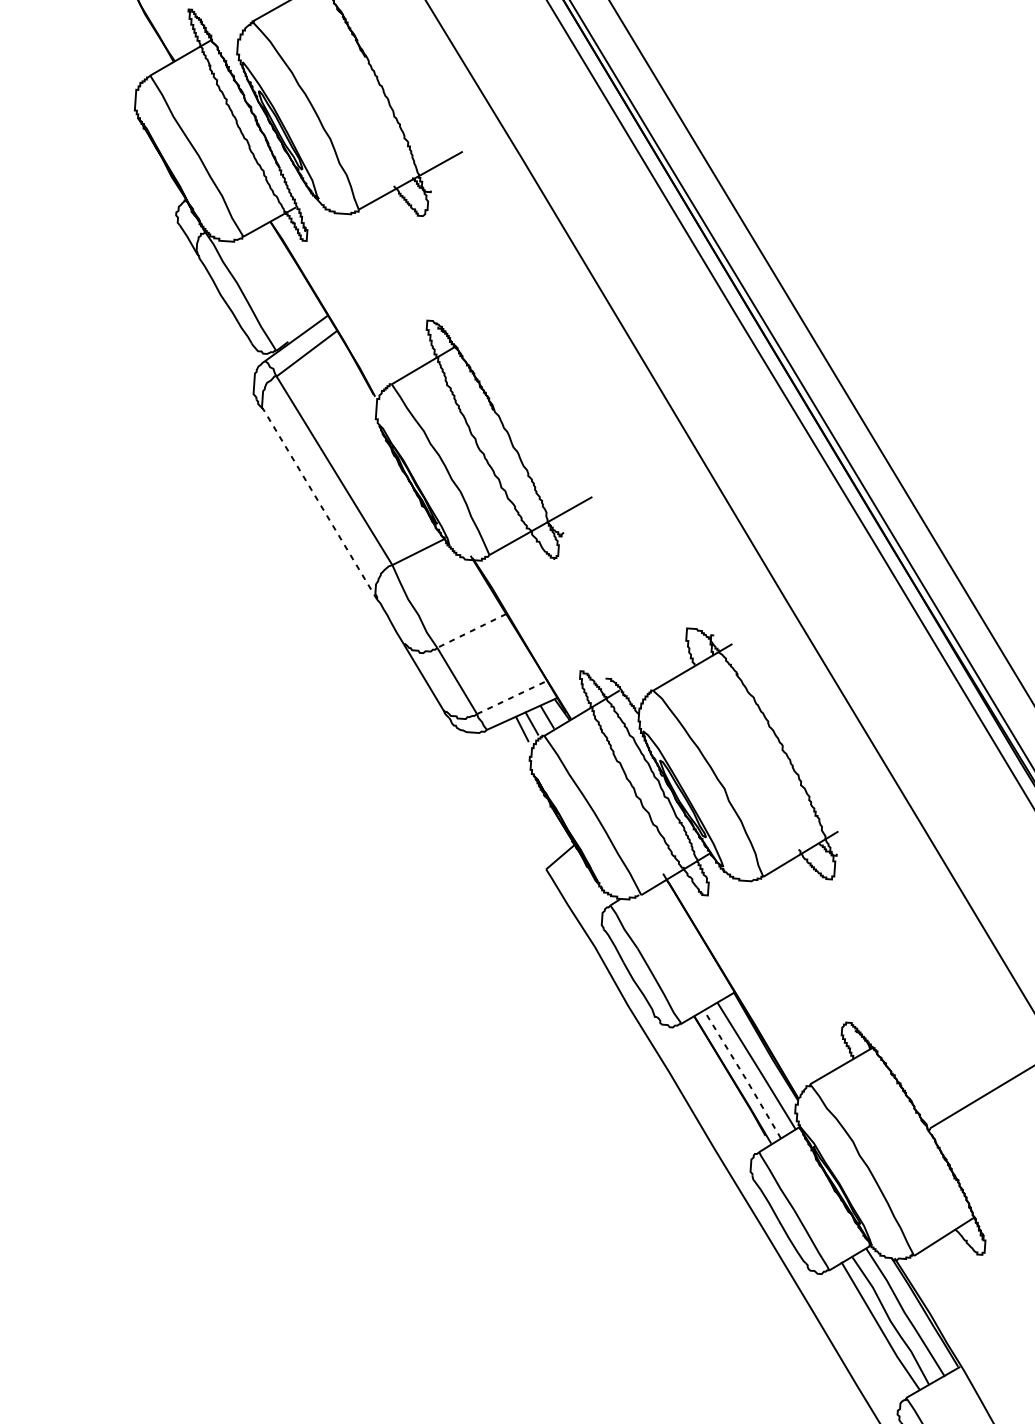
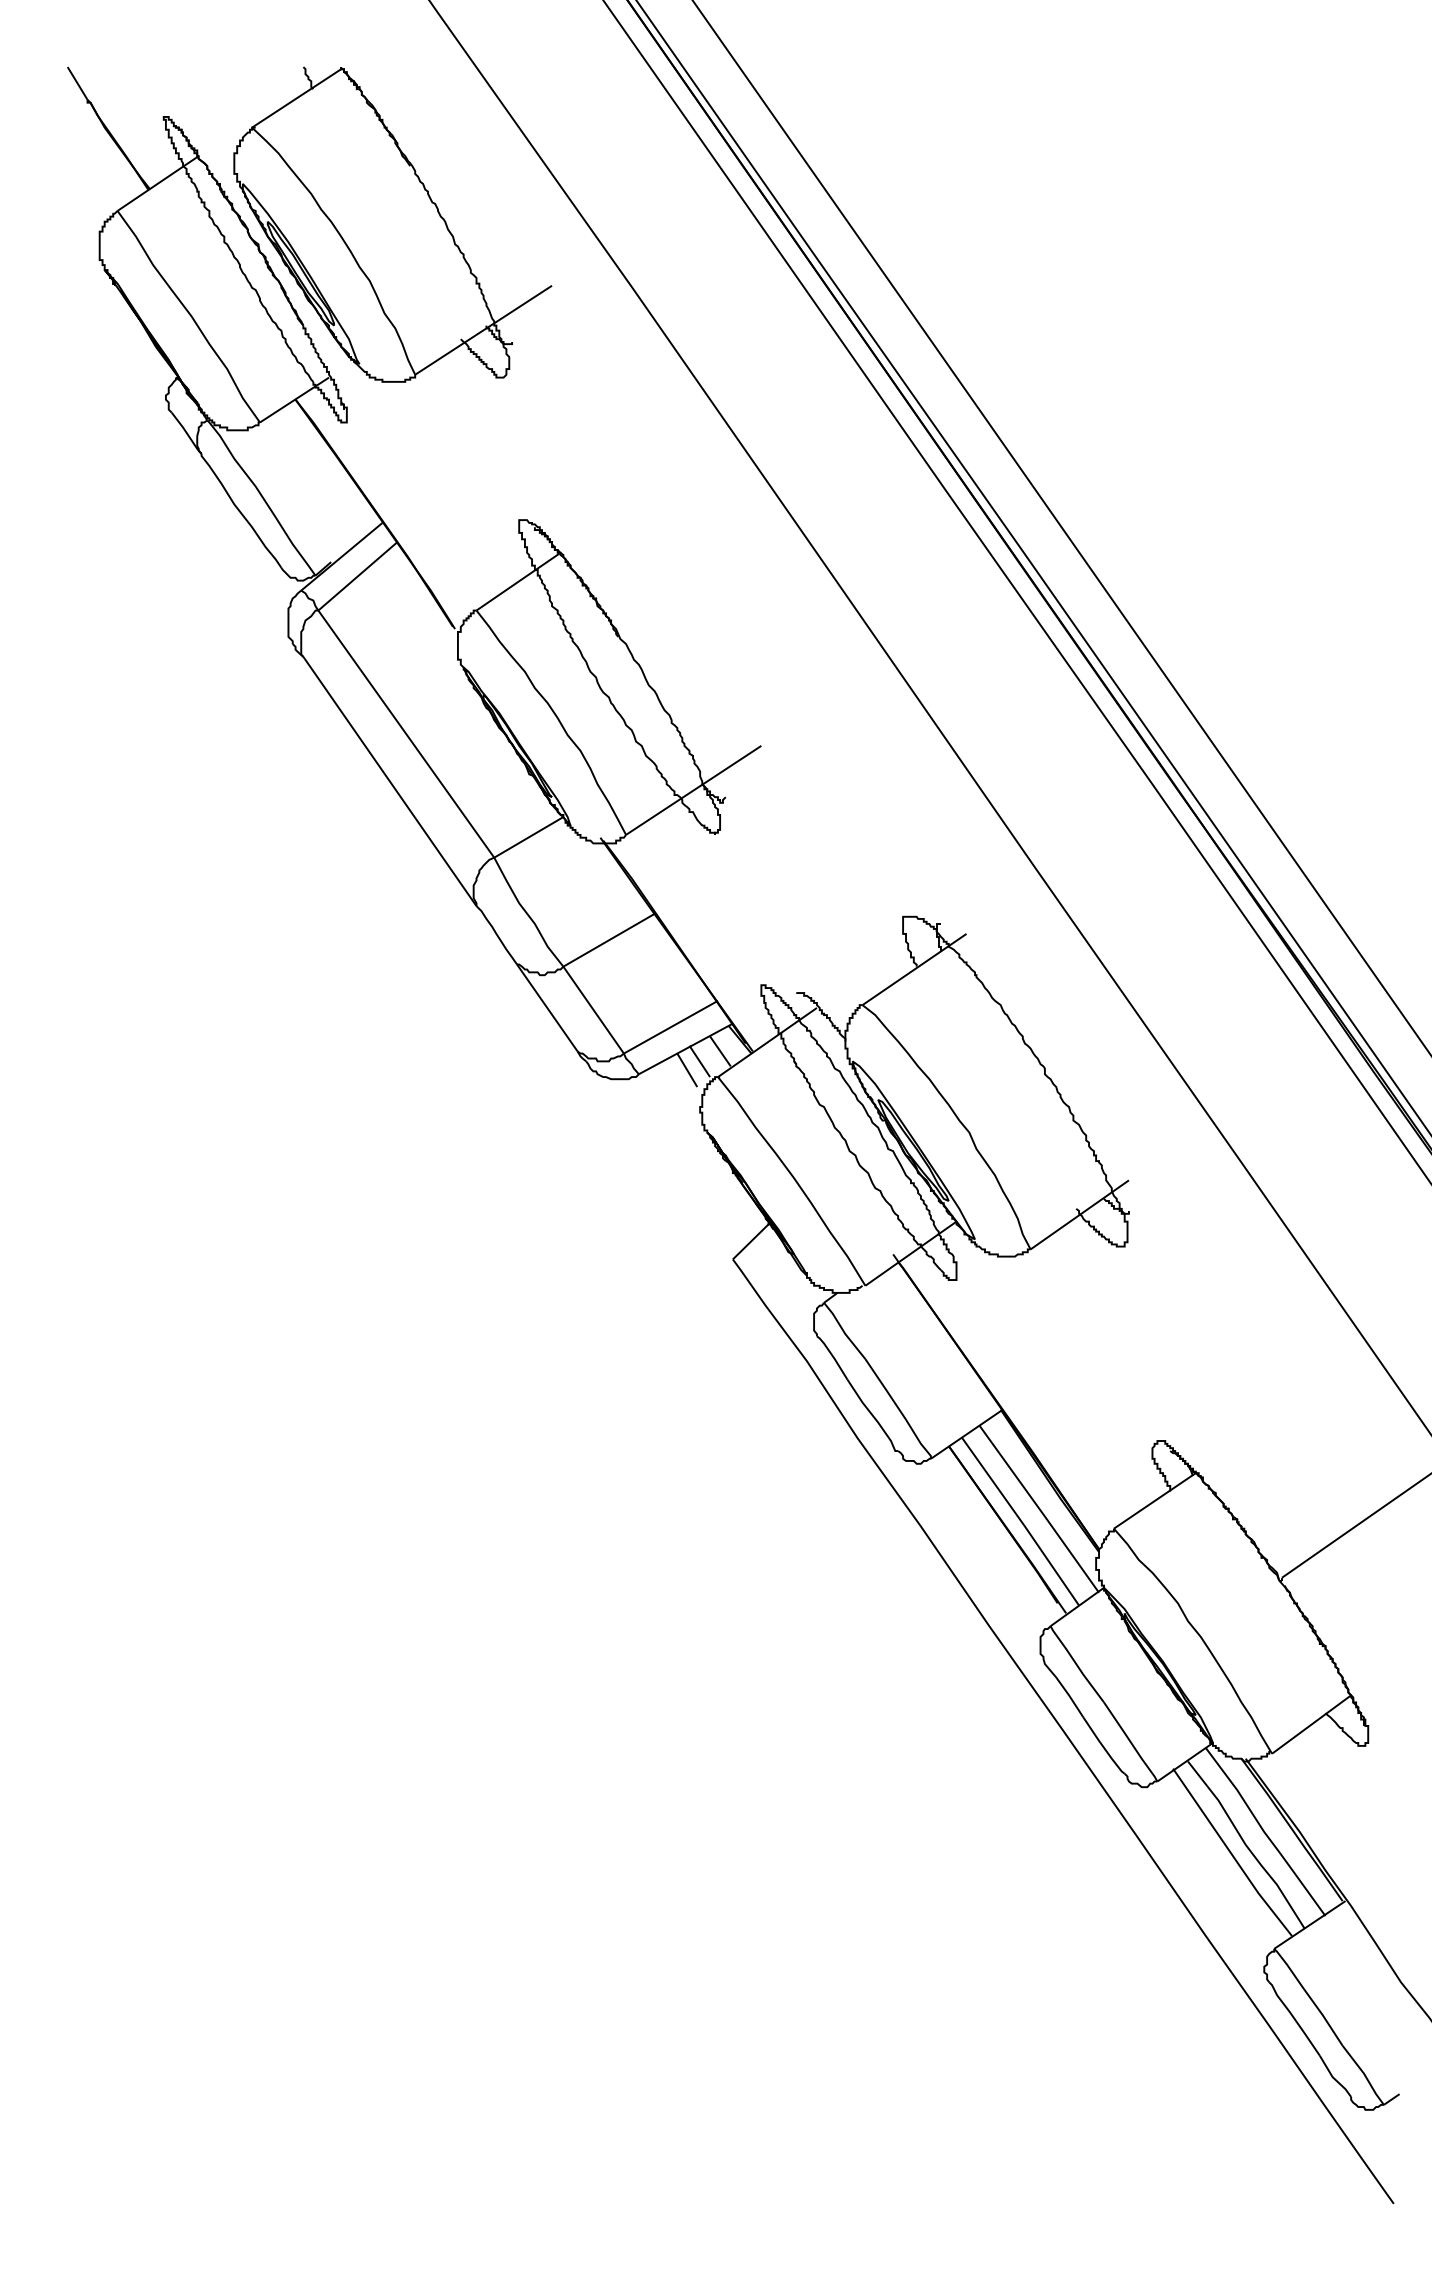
line: (319, 504) -> (389, 781), dashed -> solid
line: (471, 631) -> (608, 940), dashed -> solid
line: (512, 697) -> (670, 1027), dashed -> solid
line: (743, 1074) -> (1021, 1521), dashed -> solid

